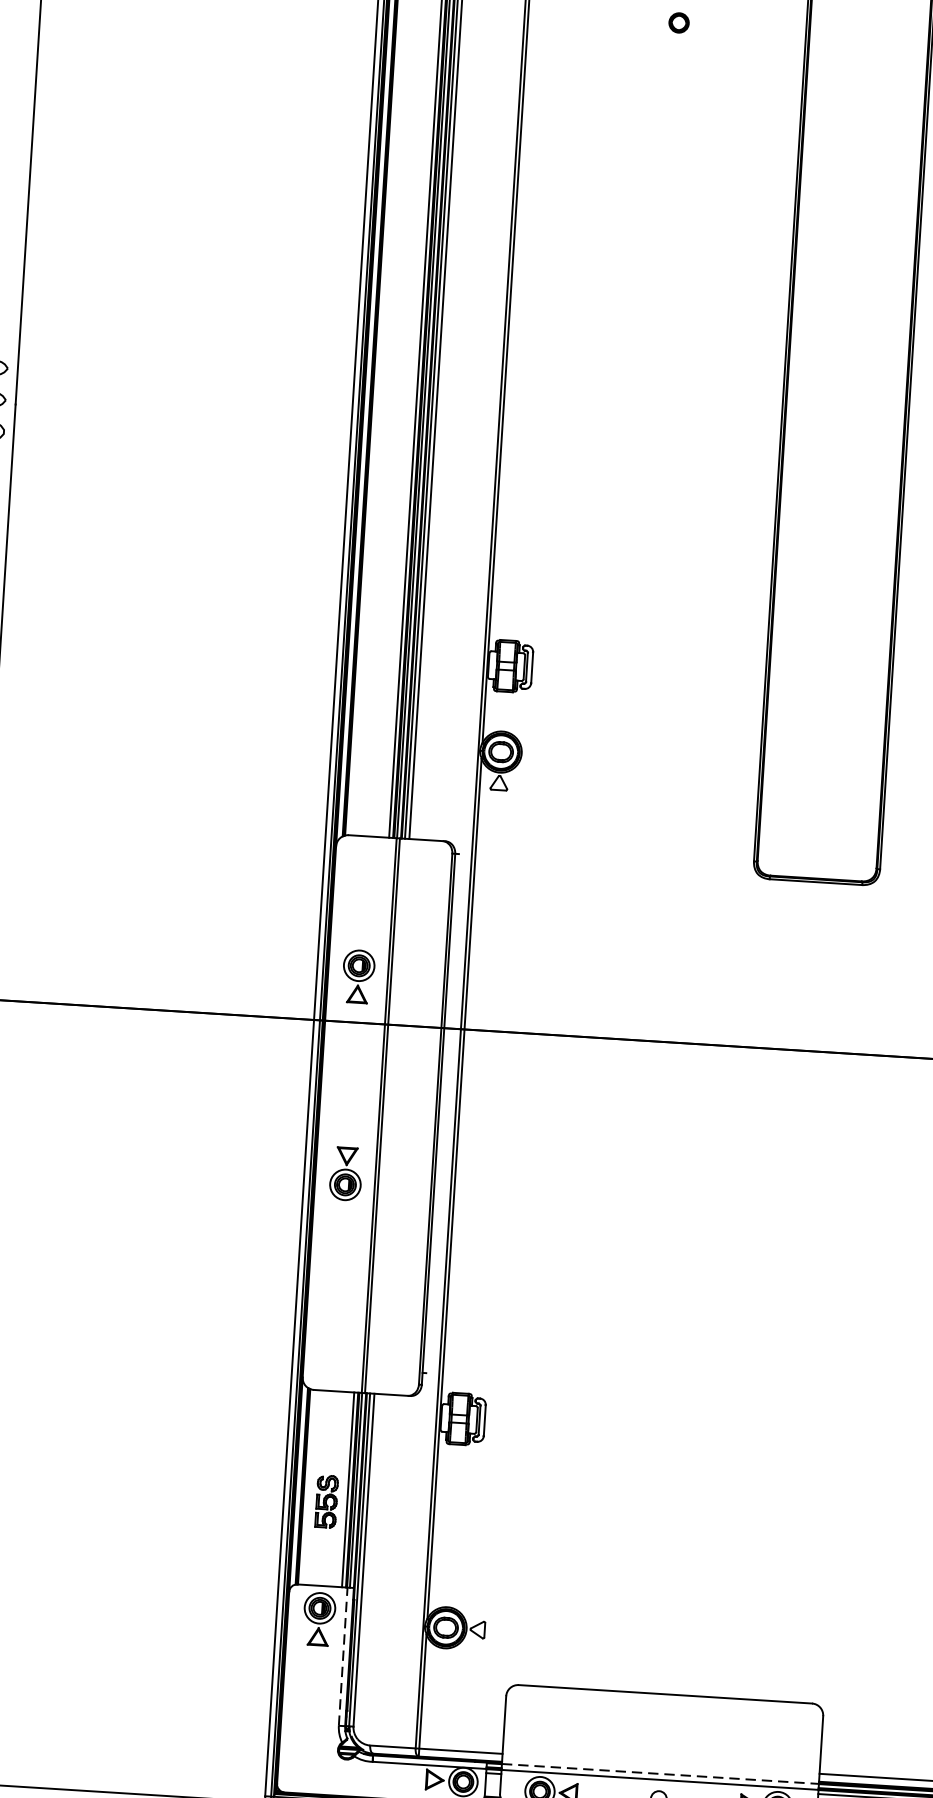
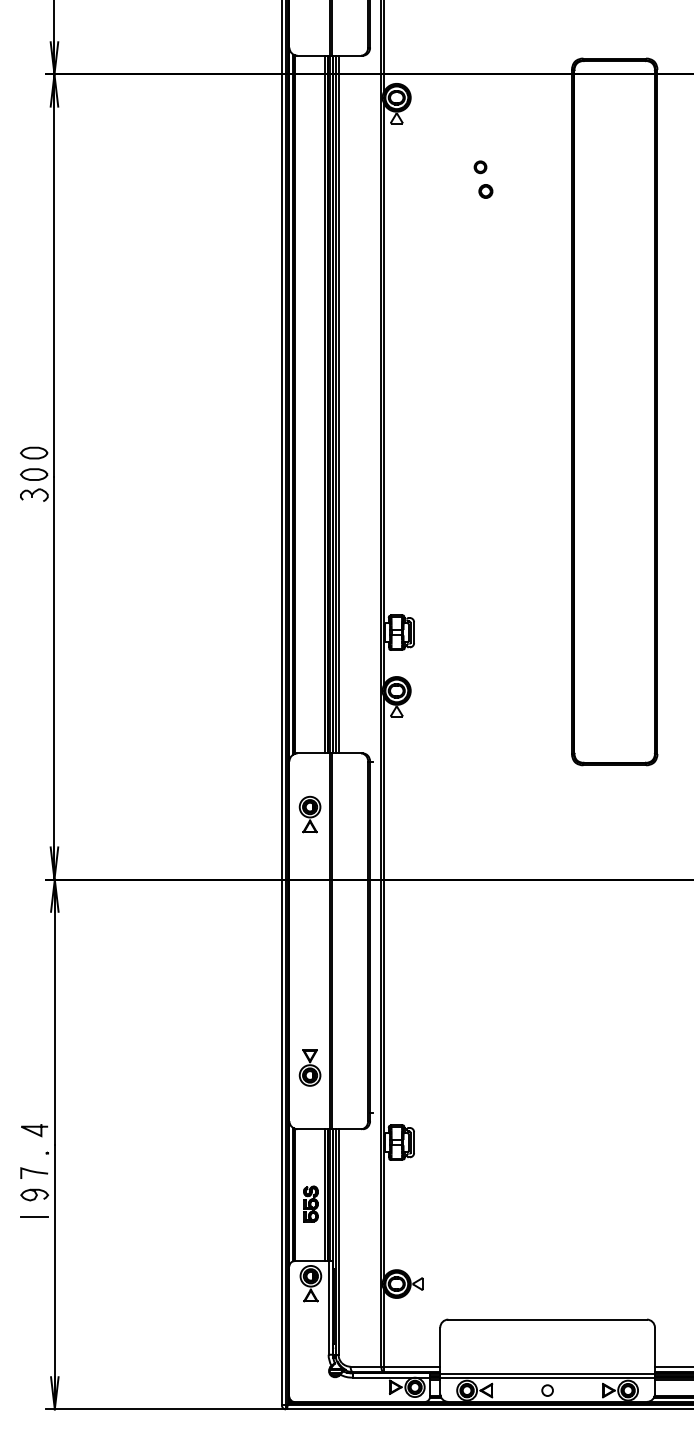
part: (357, 976) -> (309, 814), moved
part: (345, 1172) -> (309, 1067), moved
line: (343, 1656) -> (328, 1307), dashed -> solid
line: (661, 1773) -> (548, 1373), dashed -> solid

